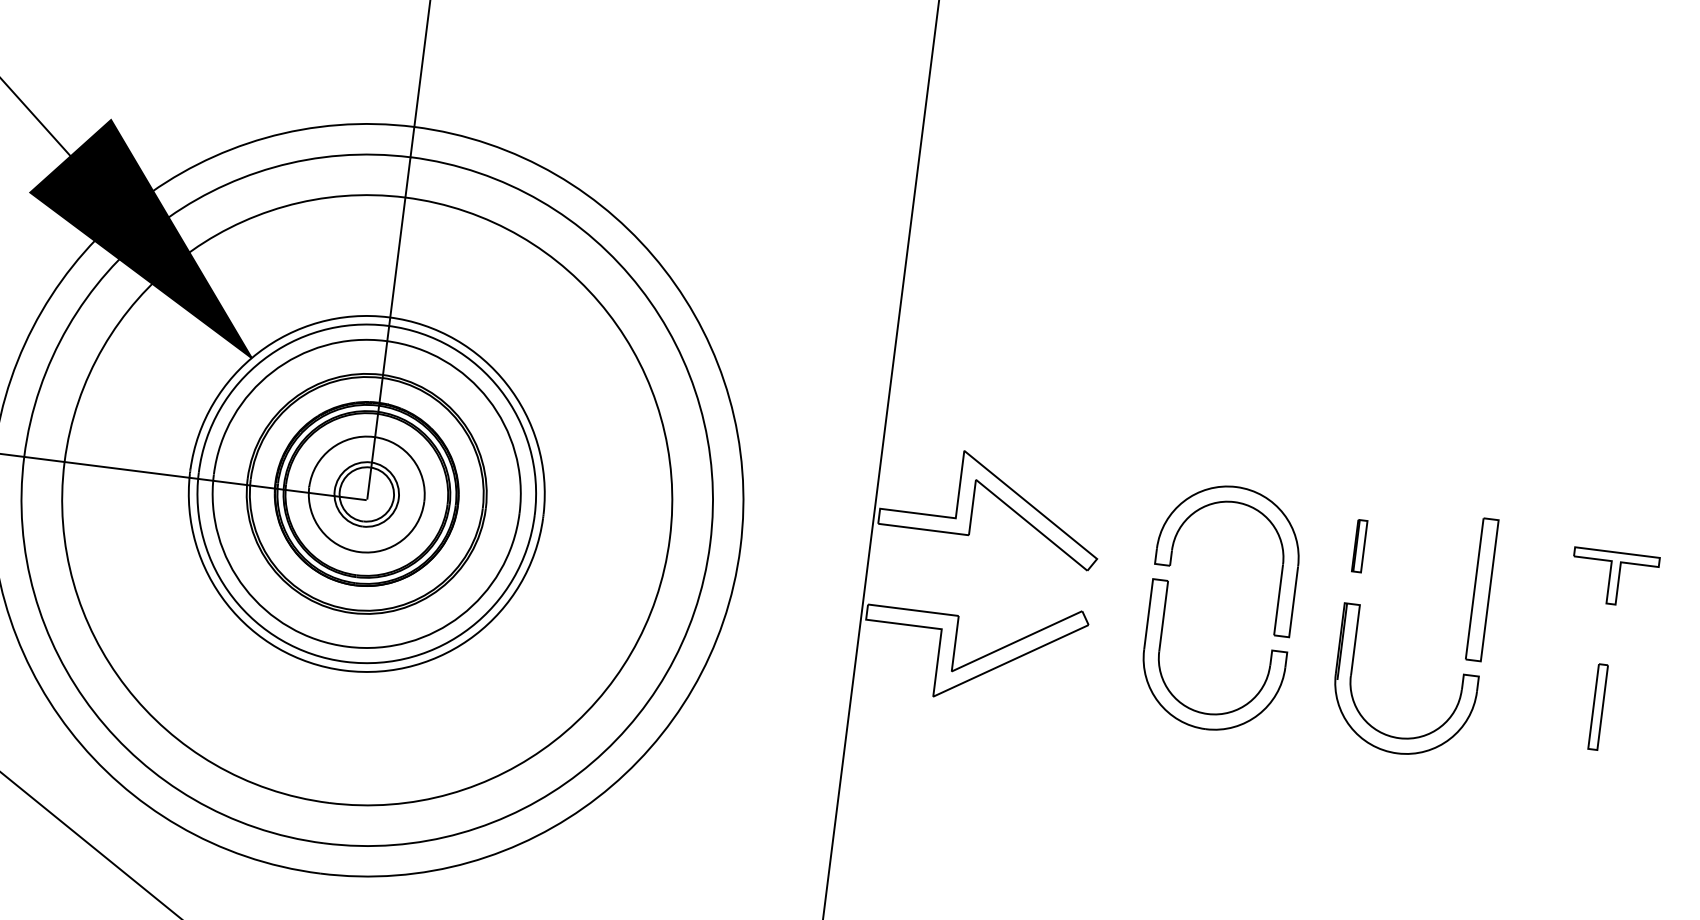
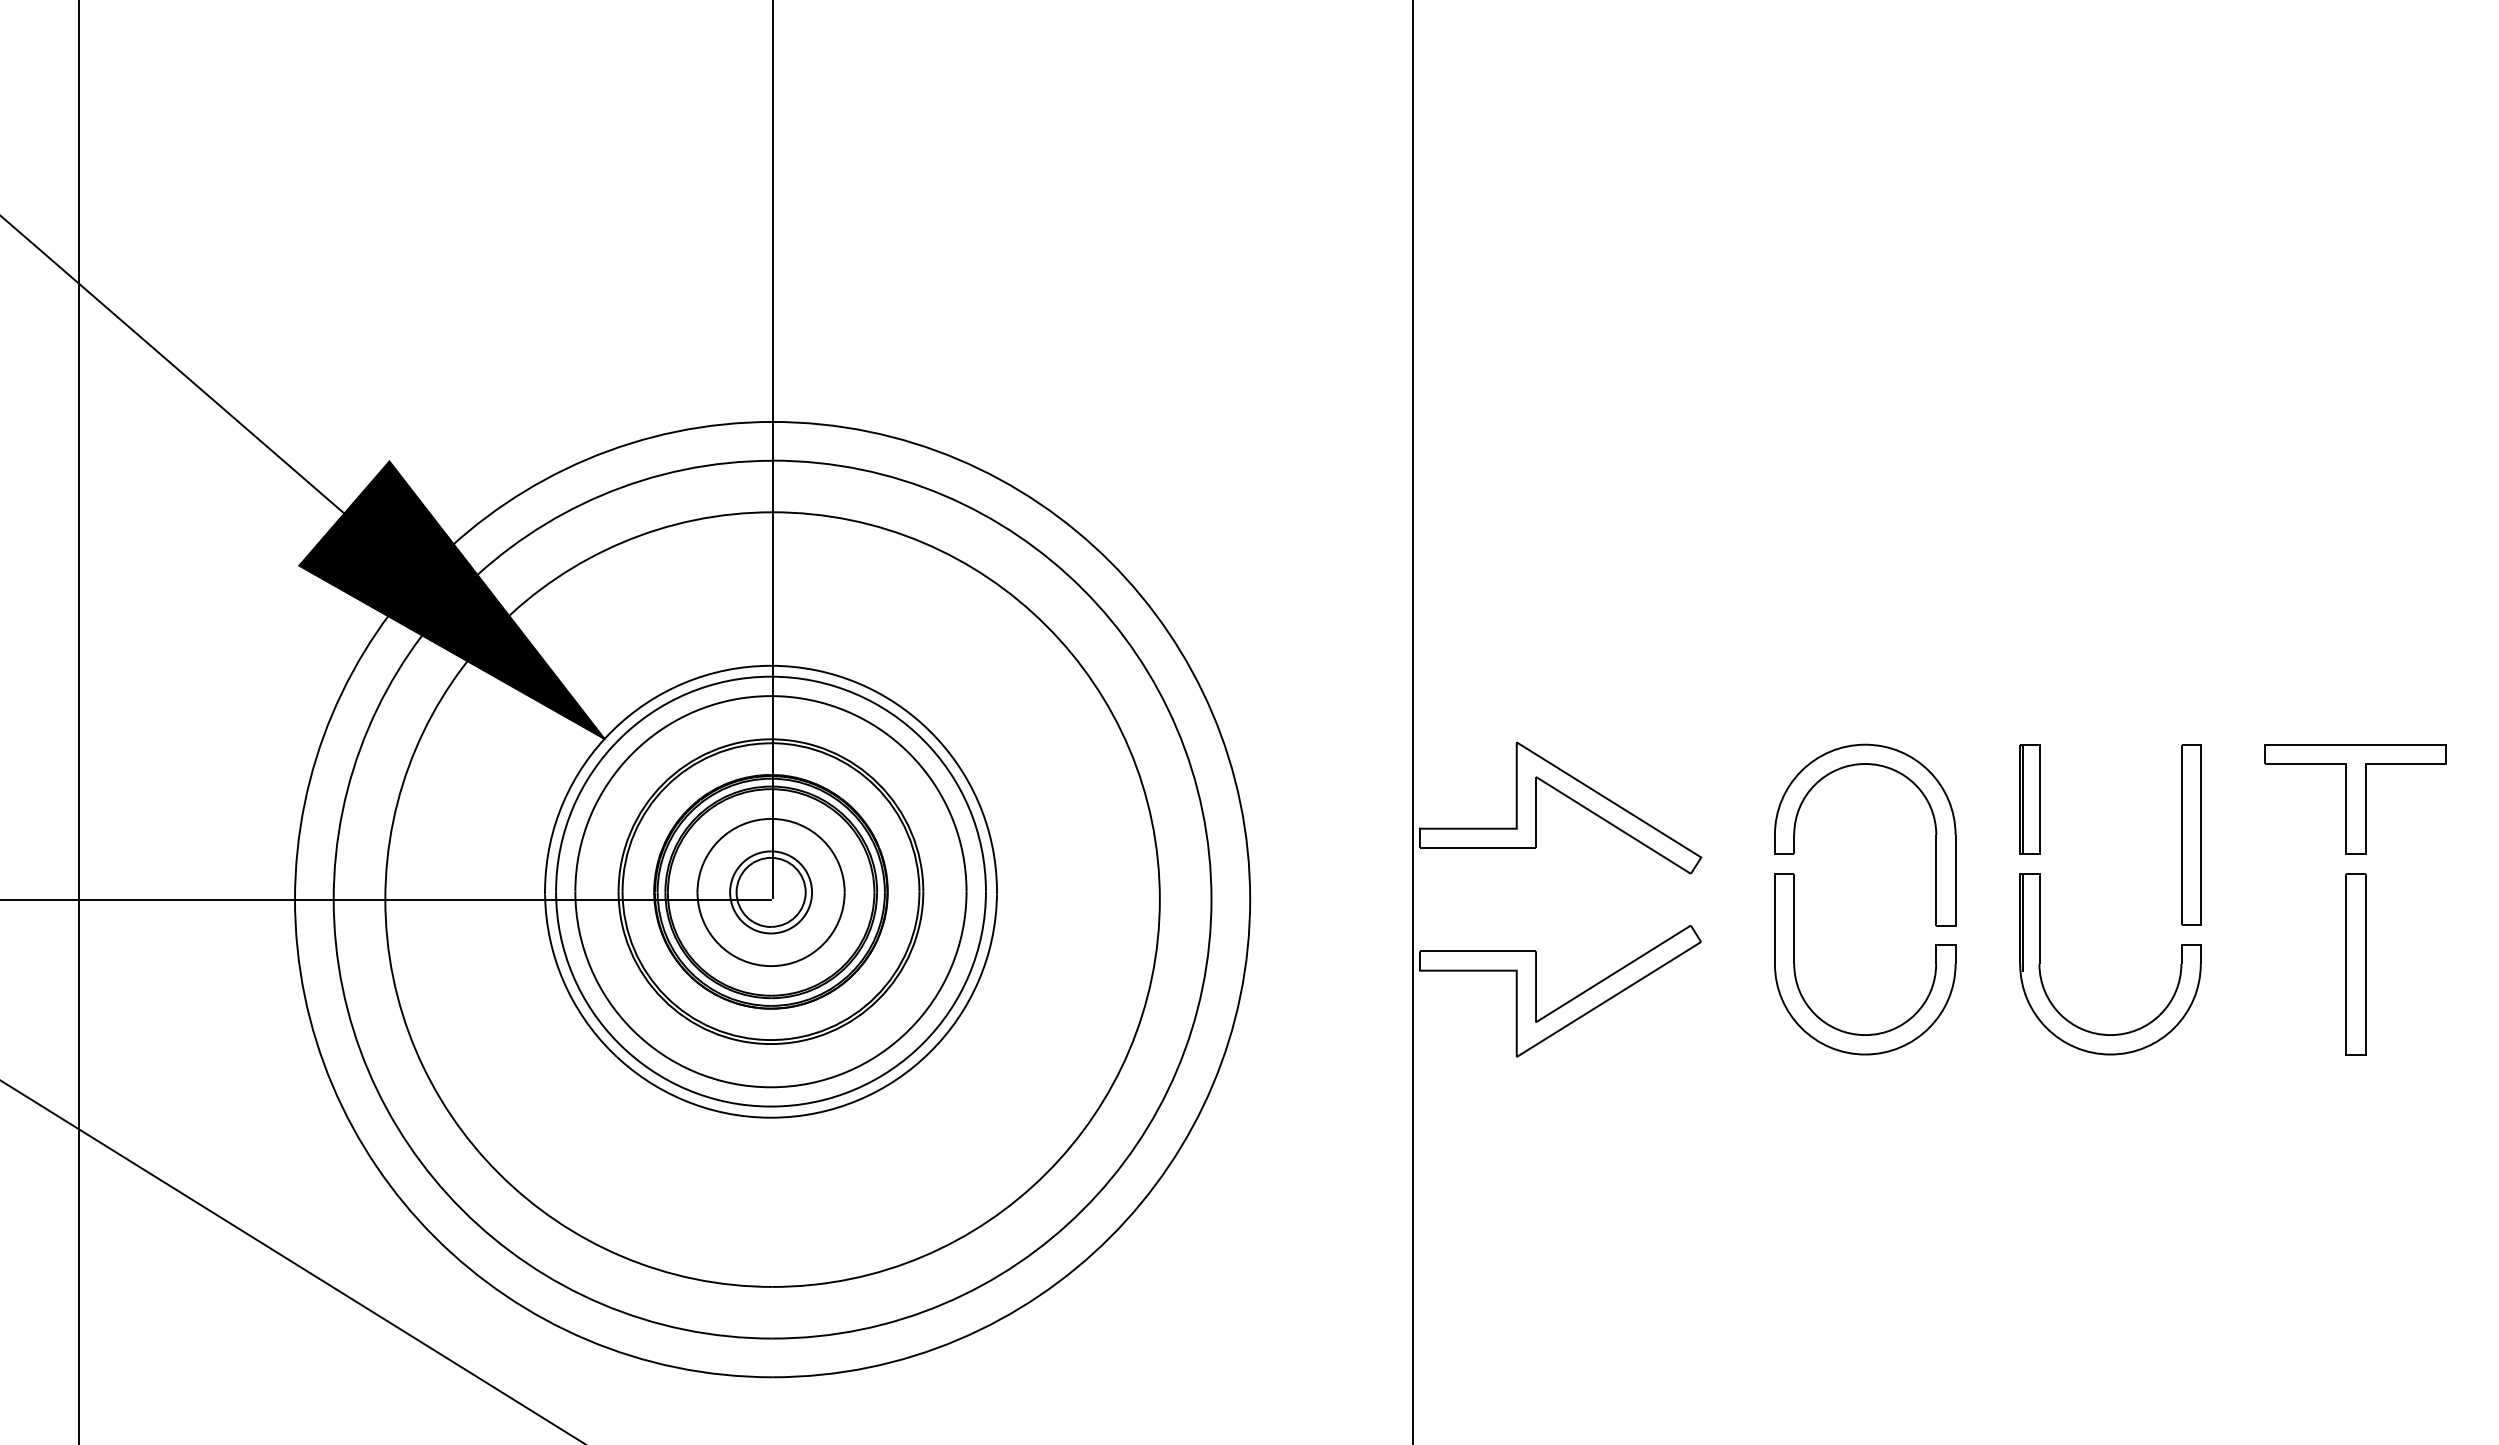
part: (1359, 546) -> (2029, 799), size x1.67
part: (1614, 578) -> (2355, 799), size x1.67
part: (1597, 707) -> (2355, 964), size x1.67

